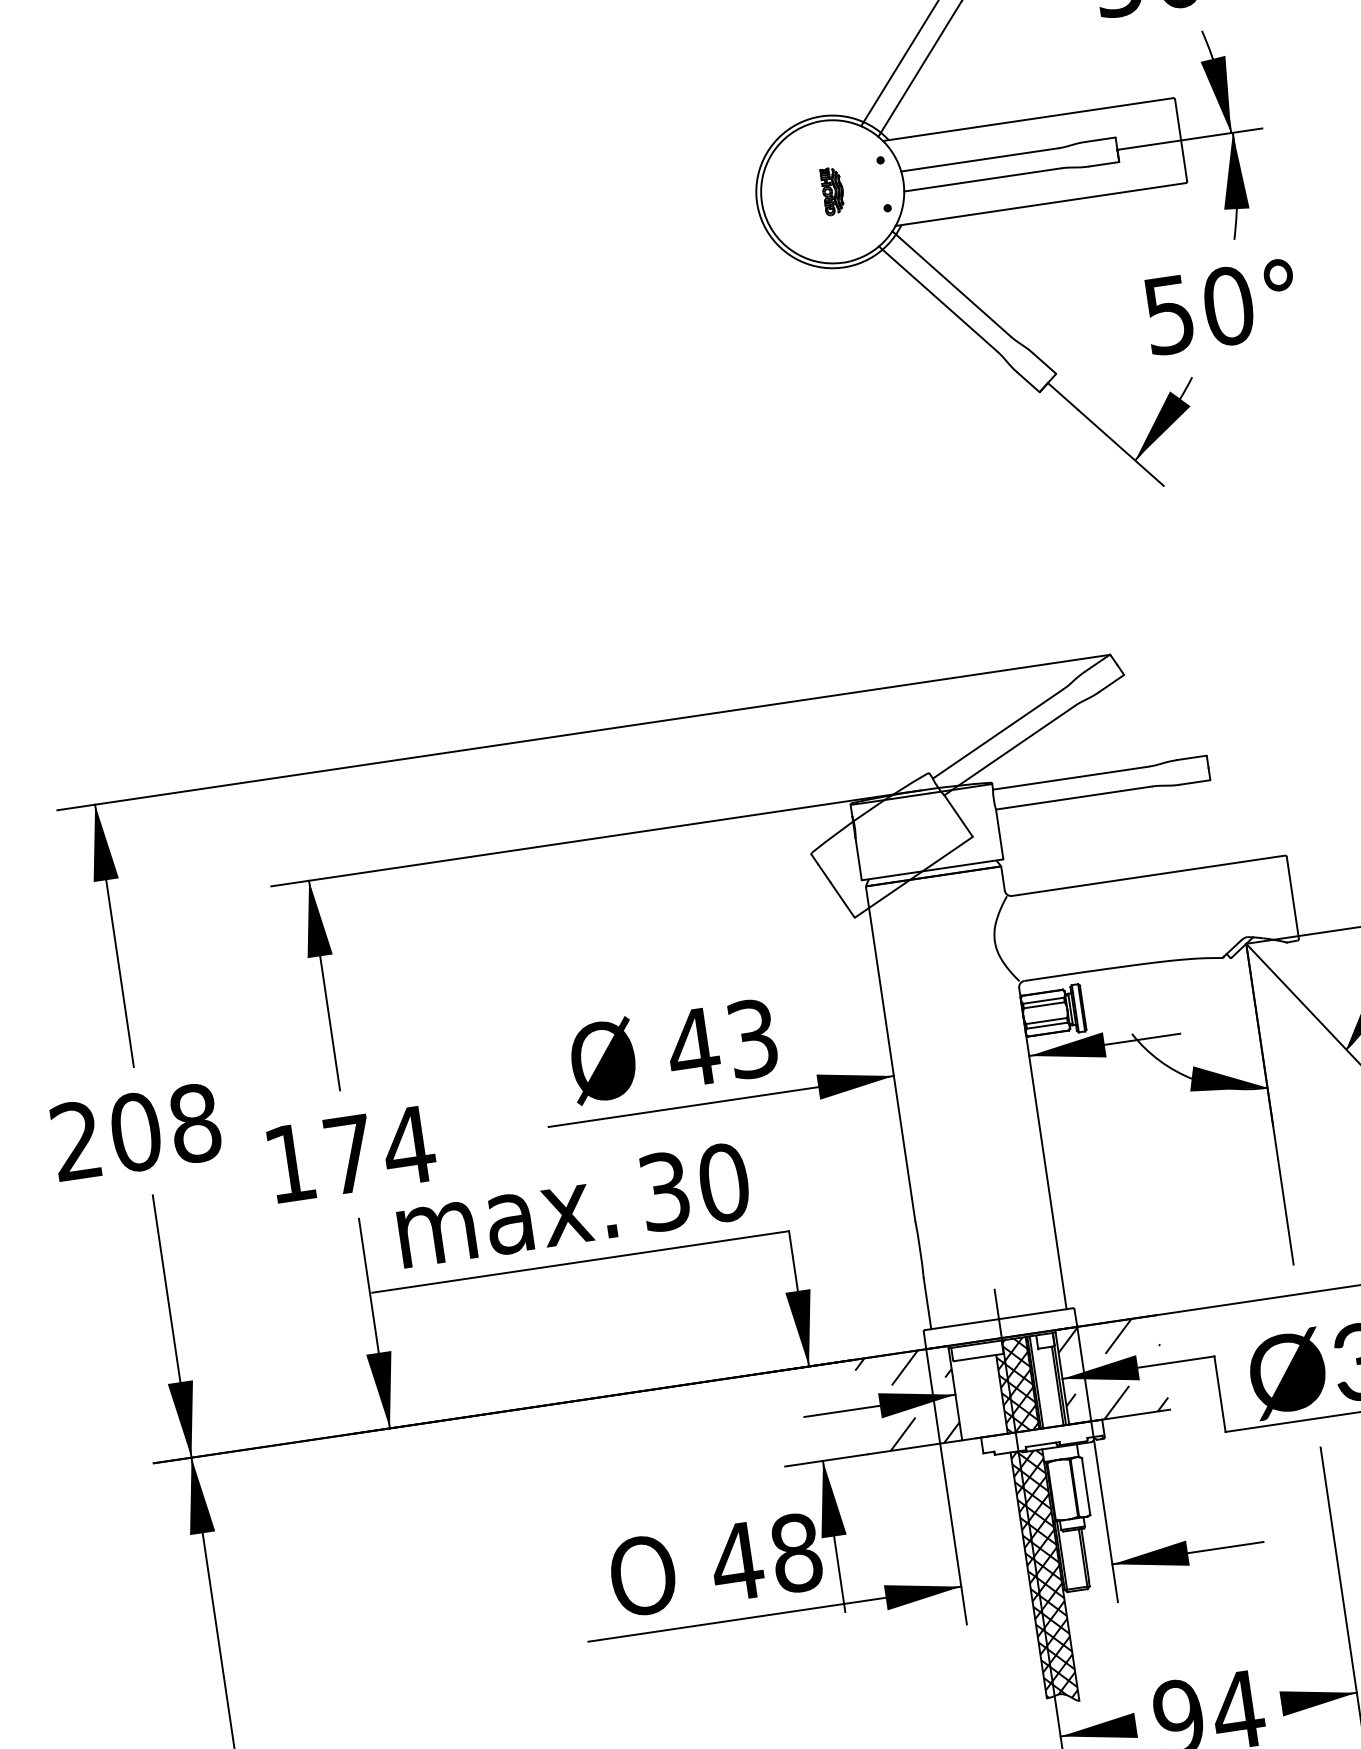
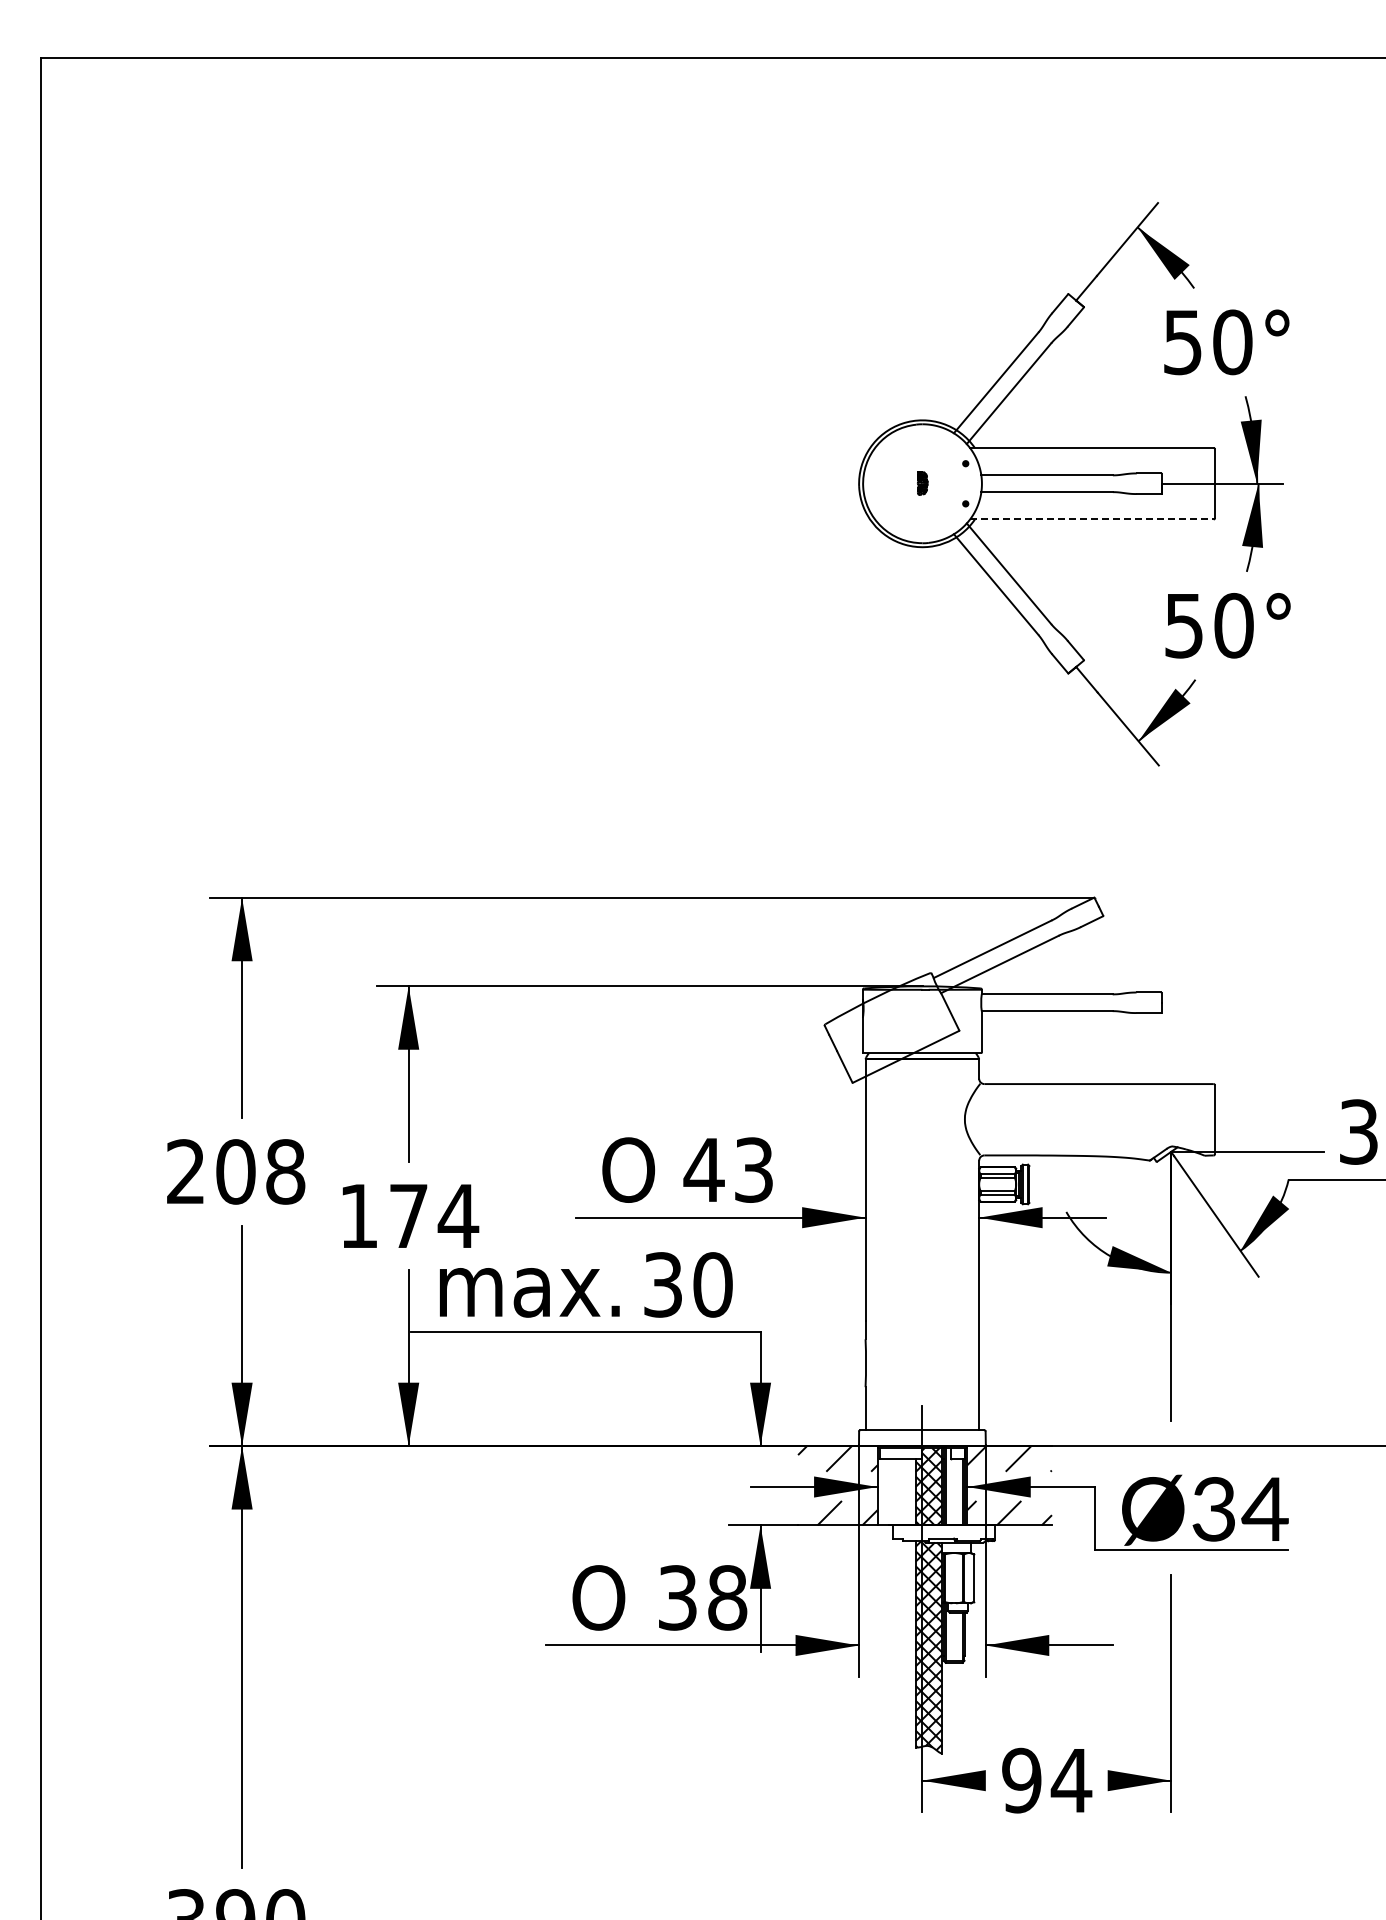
part: (832, 191) -> (922, 483), size x0.6
line: (1040, 204) -> (1091, 519), solid -> dashed
text: (603, 1060) -> (628, 1169), Ø -> O
text: (736, 1561) -> (677, 1597), 48 -> 38

